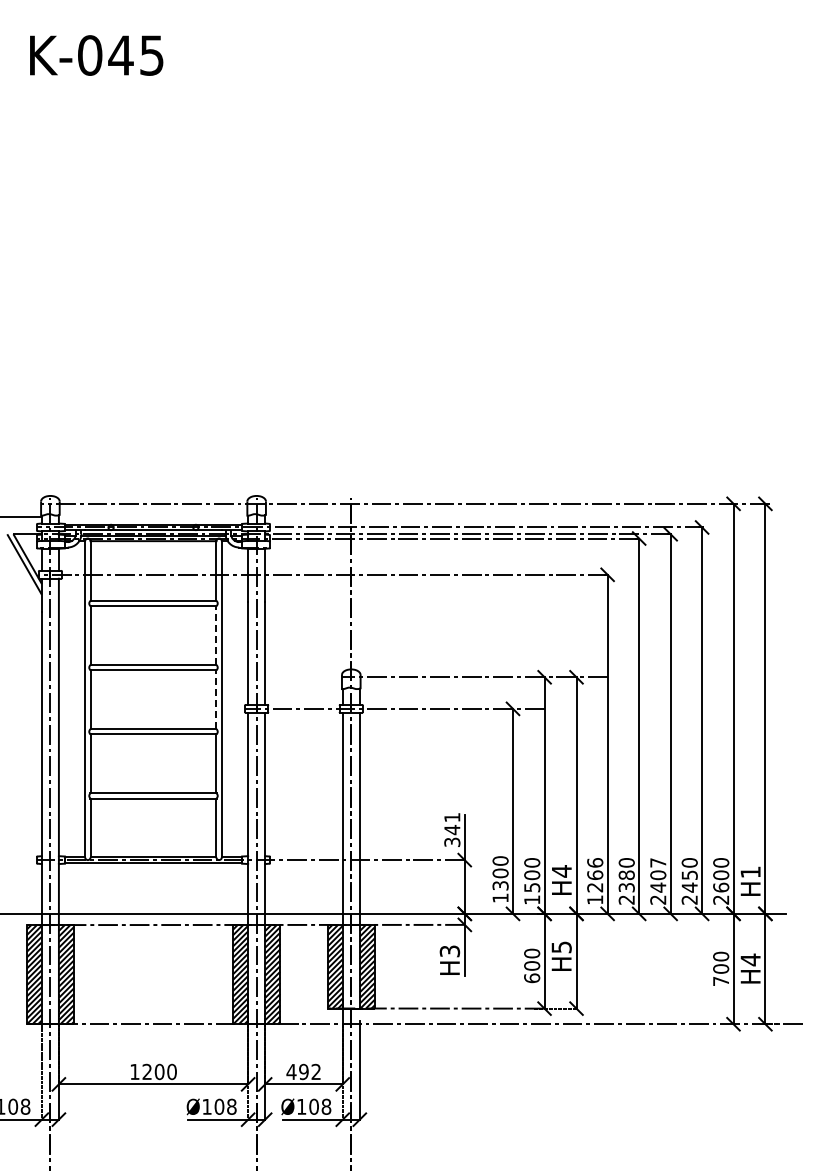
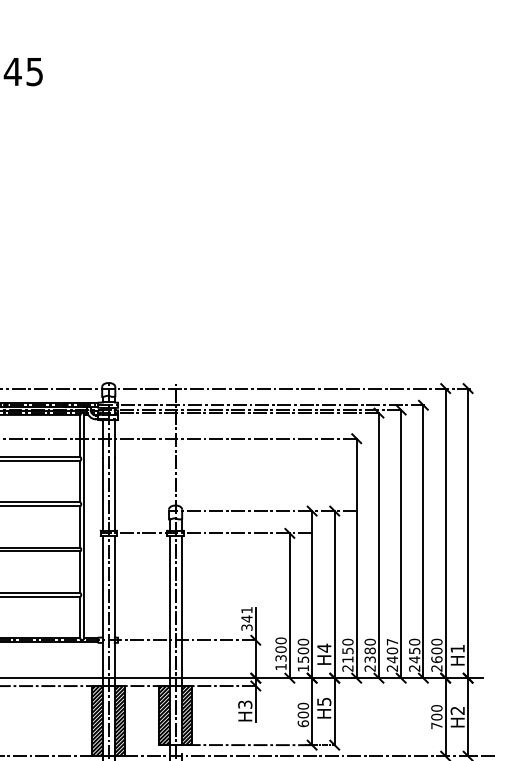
line: (216, 635) -> (80, 481), dashed -> solid
line: (216, 699) -> (80, 526), dashed -> solid
text: (595, 881) -> (348, 655), 1266 -> 2150
text: (750, 959) -> (457, 710), H4 -> H2

